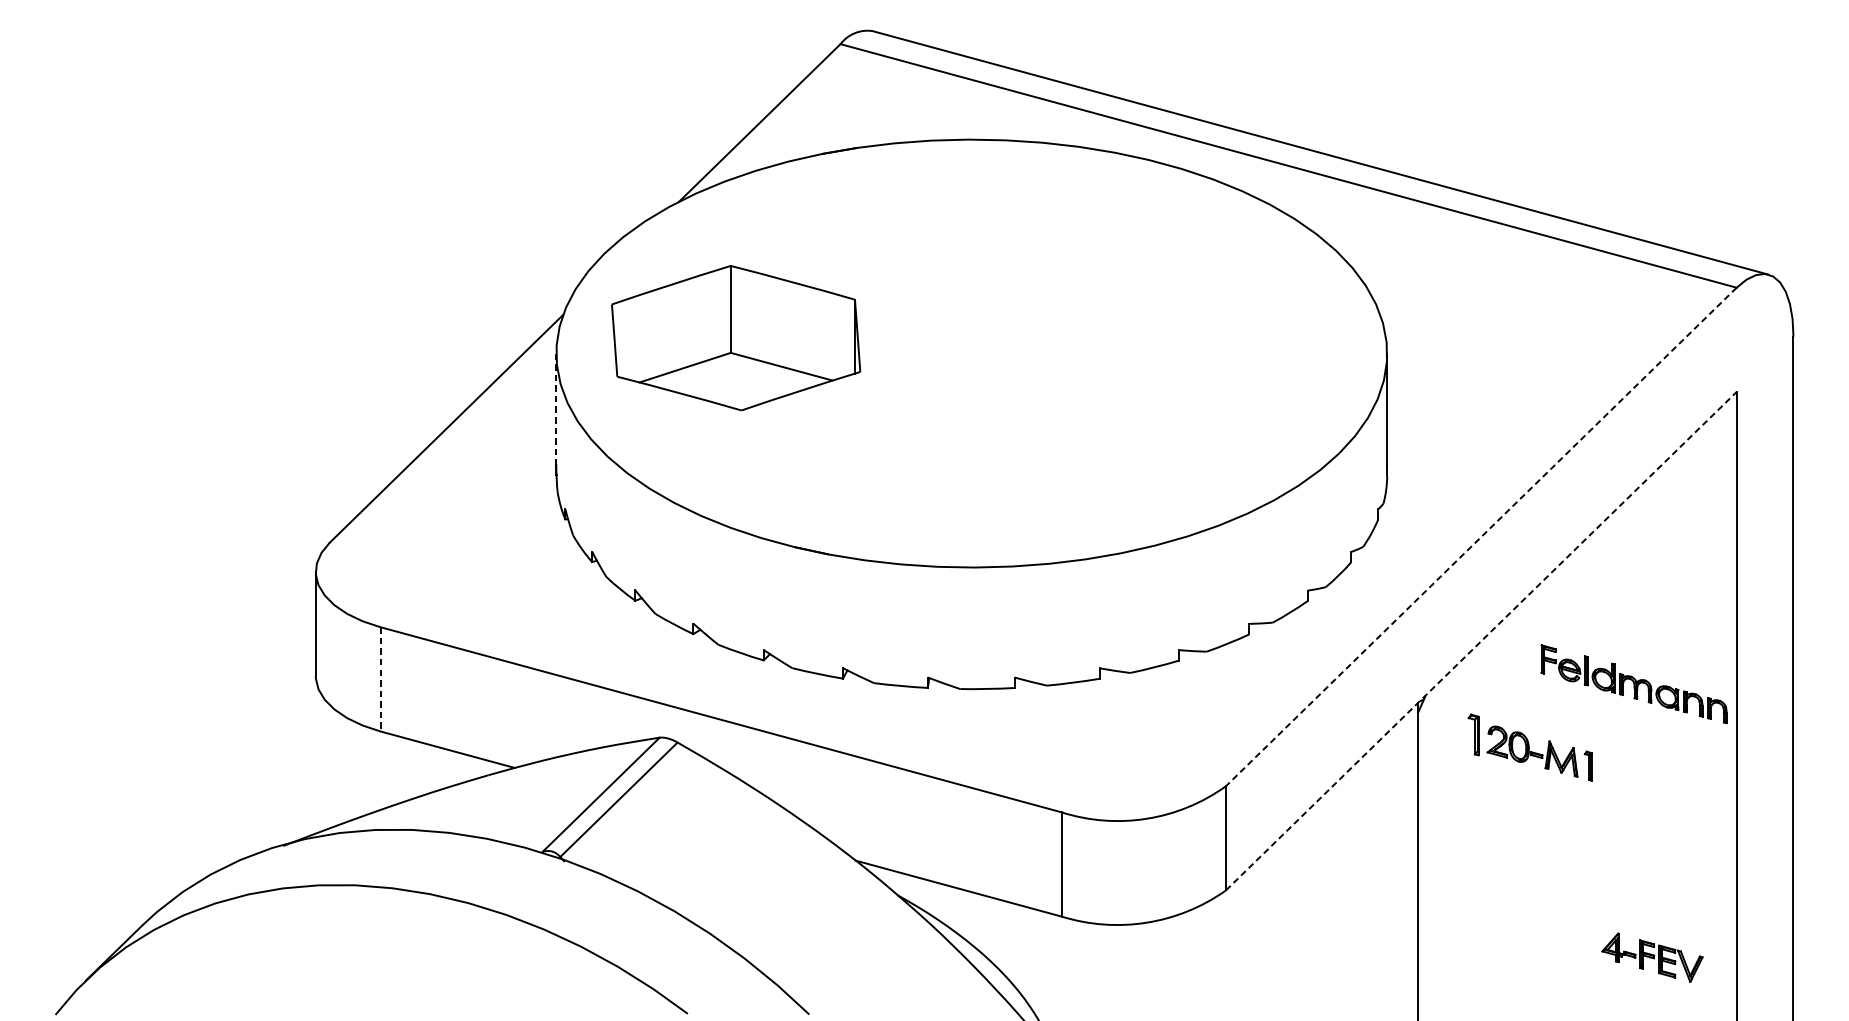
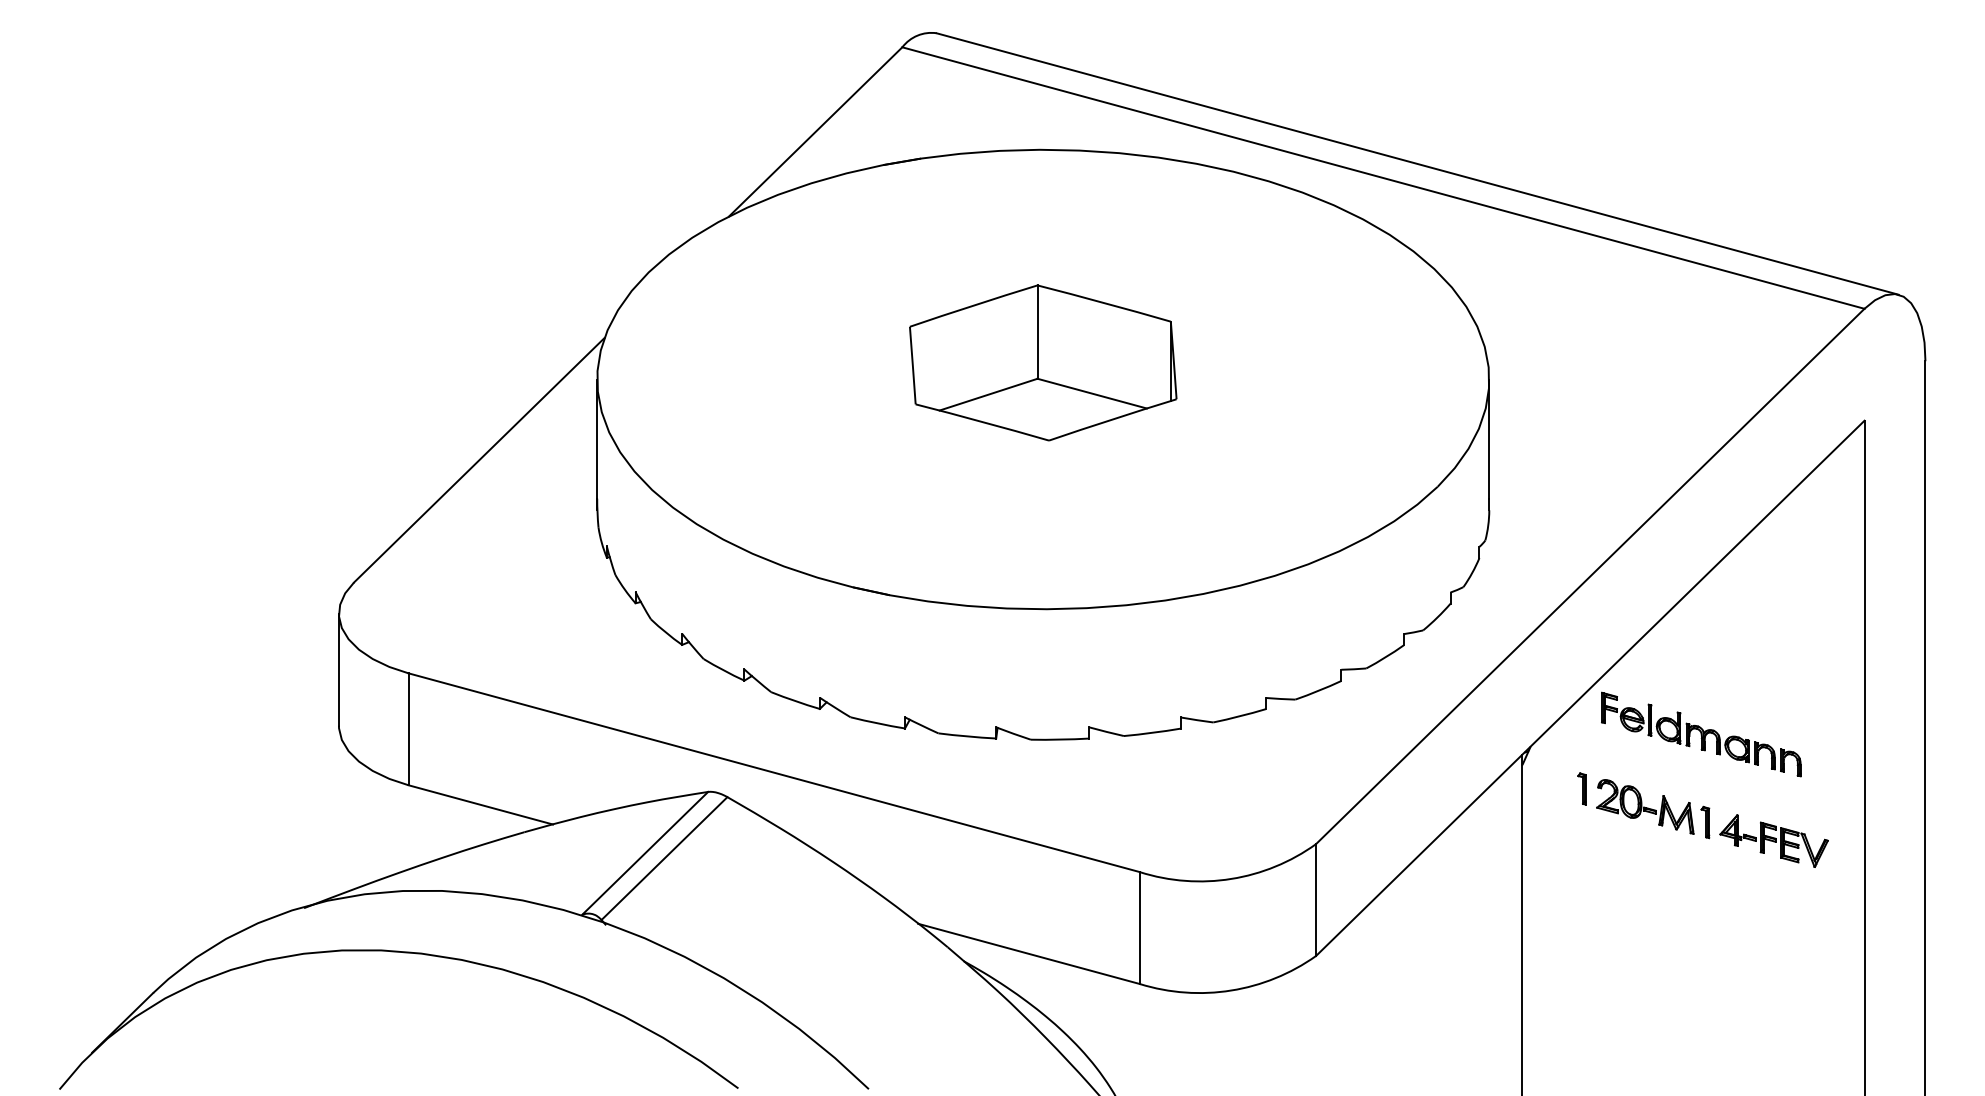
part: (736, 337) -> (1043, 362), moved
line: (556, 409) -> (597, 439), dashed -> solid
line: (1481, 537) -> (1590, 576), dashed -> solid
line: (1481, 640) -> (1590, 687), dashed -> solid
line: (380, 679) -> (408, 729), dashed -> solid
part: (1634, 684) -> (1701, 734), moved
part: (1473, 734) -> (1581, 788), size x0.71
part: (1651, 957) -> (1773, 840), moved

